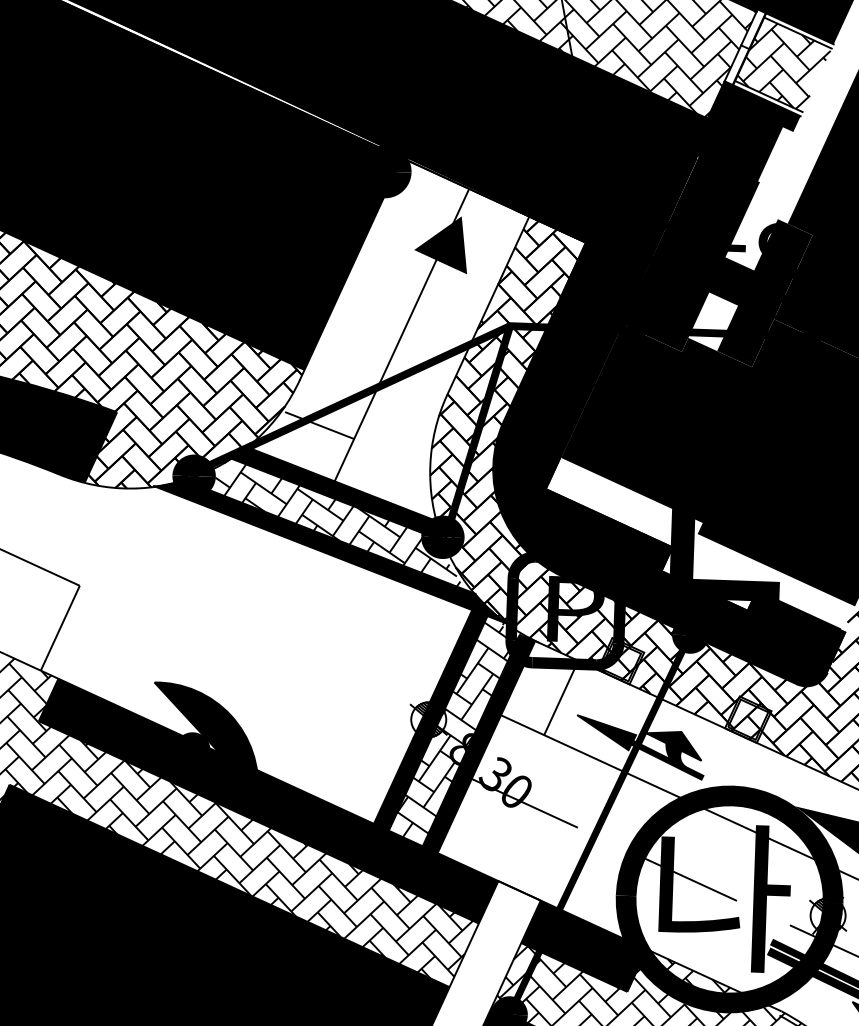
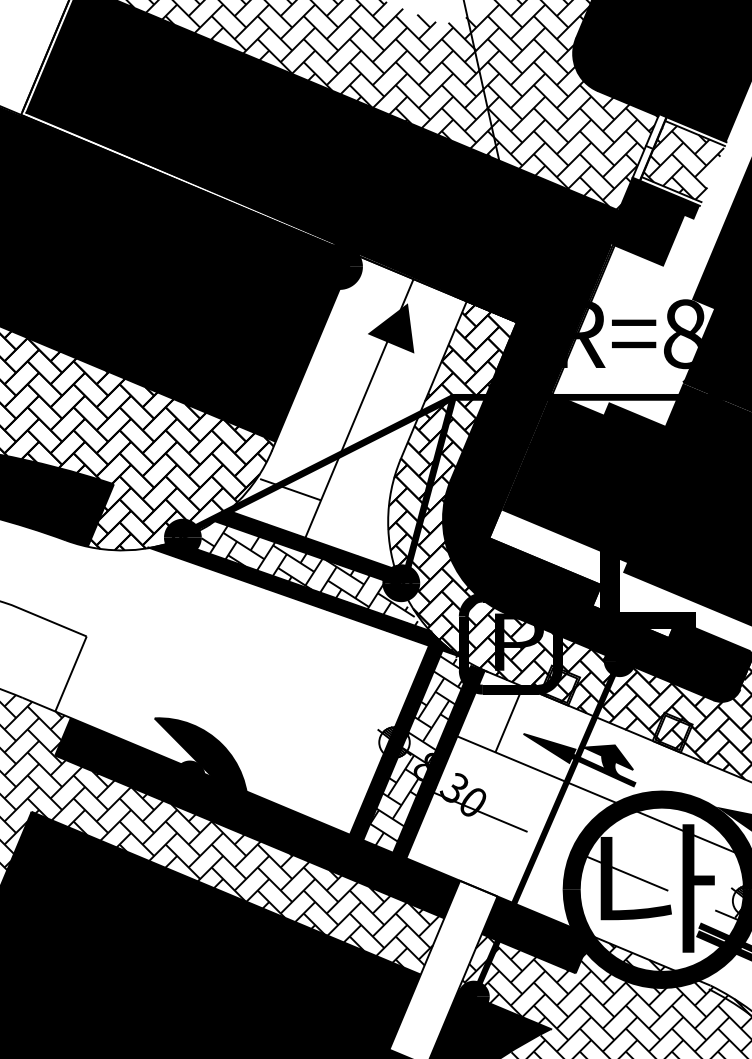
fill: (718, 260) -> (632, 333), removed

